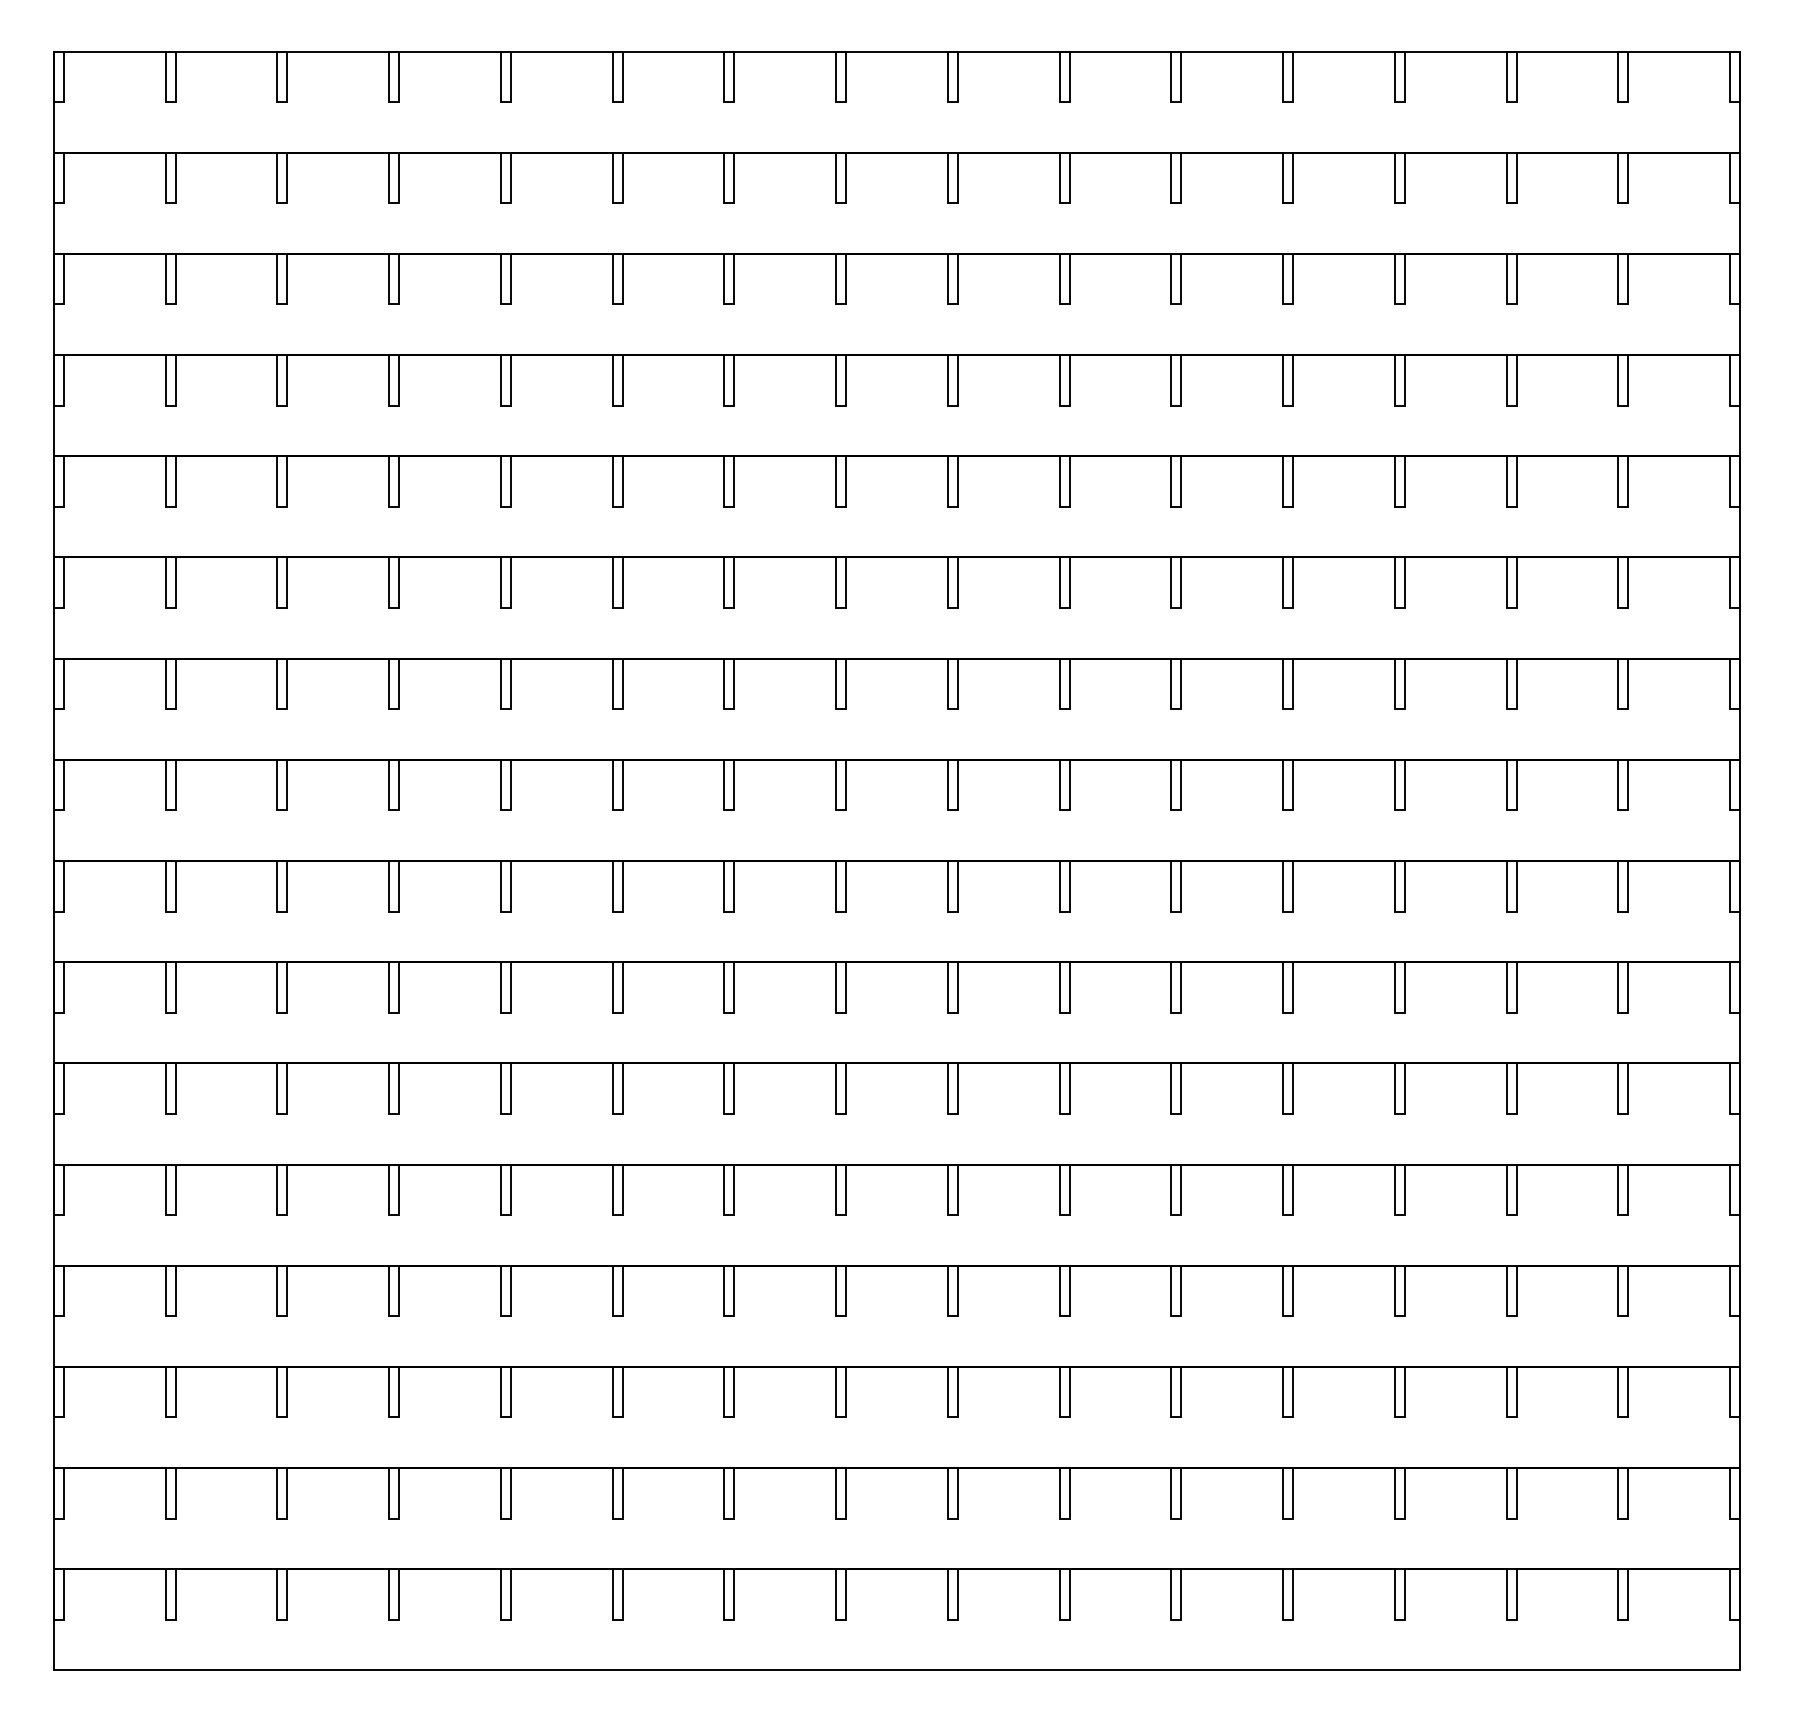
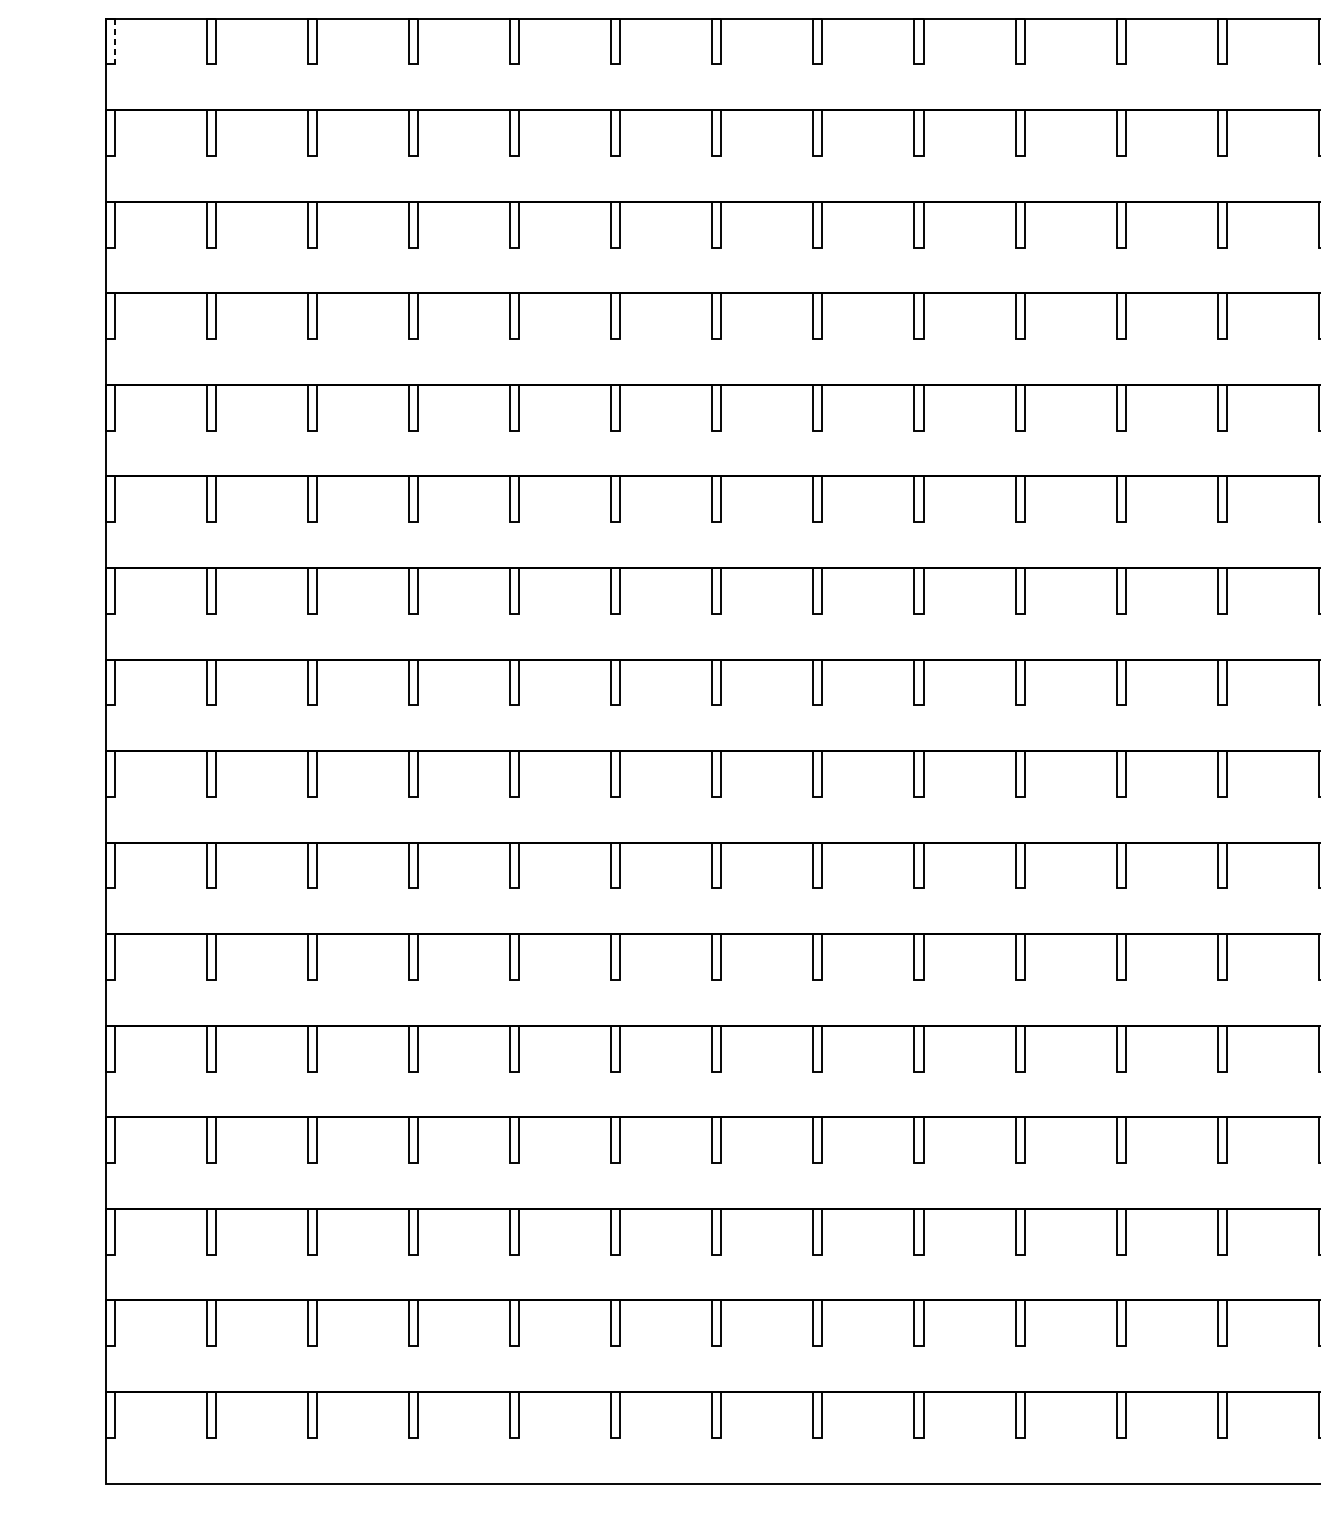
line: (63, 77) -> (114, 42), solid -> dashed

